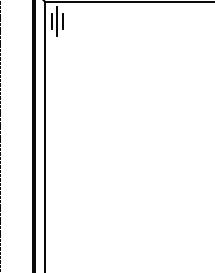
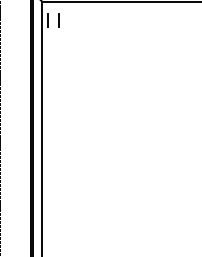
line: (57, 20) -> (53, 19), removed

